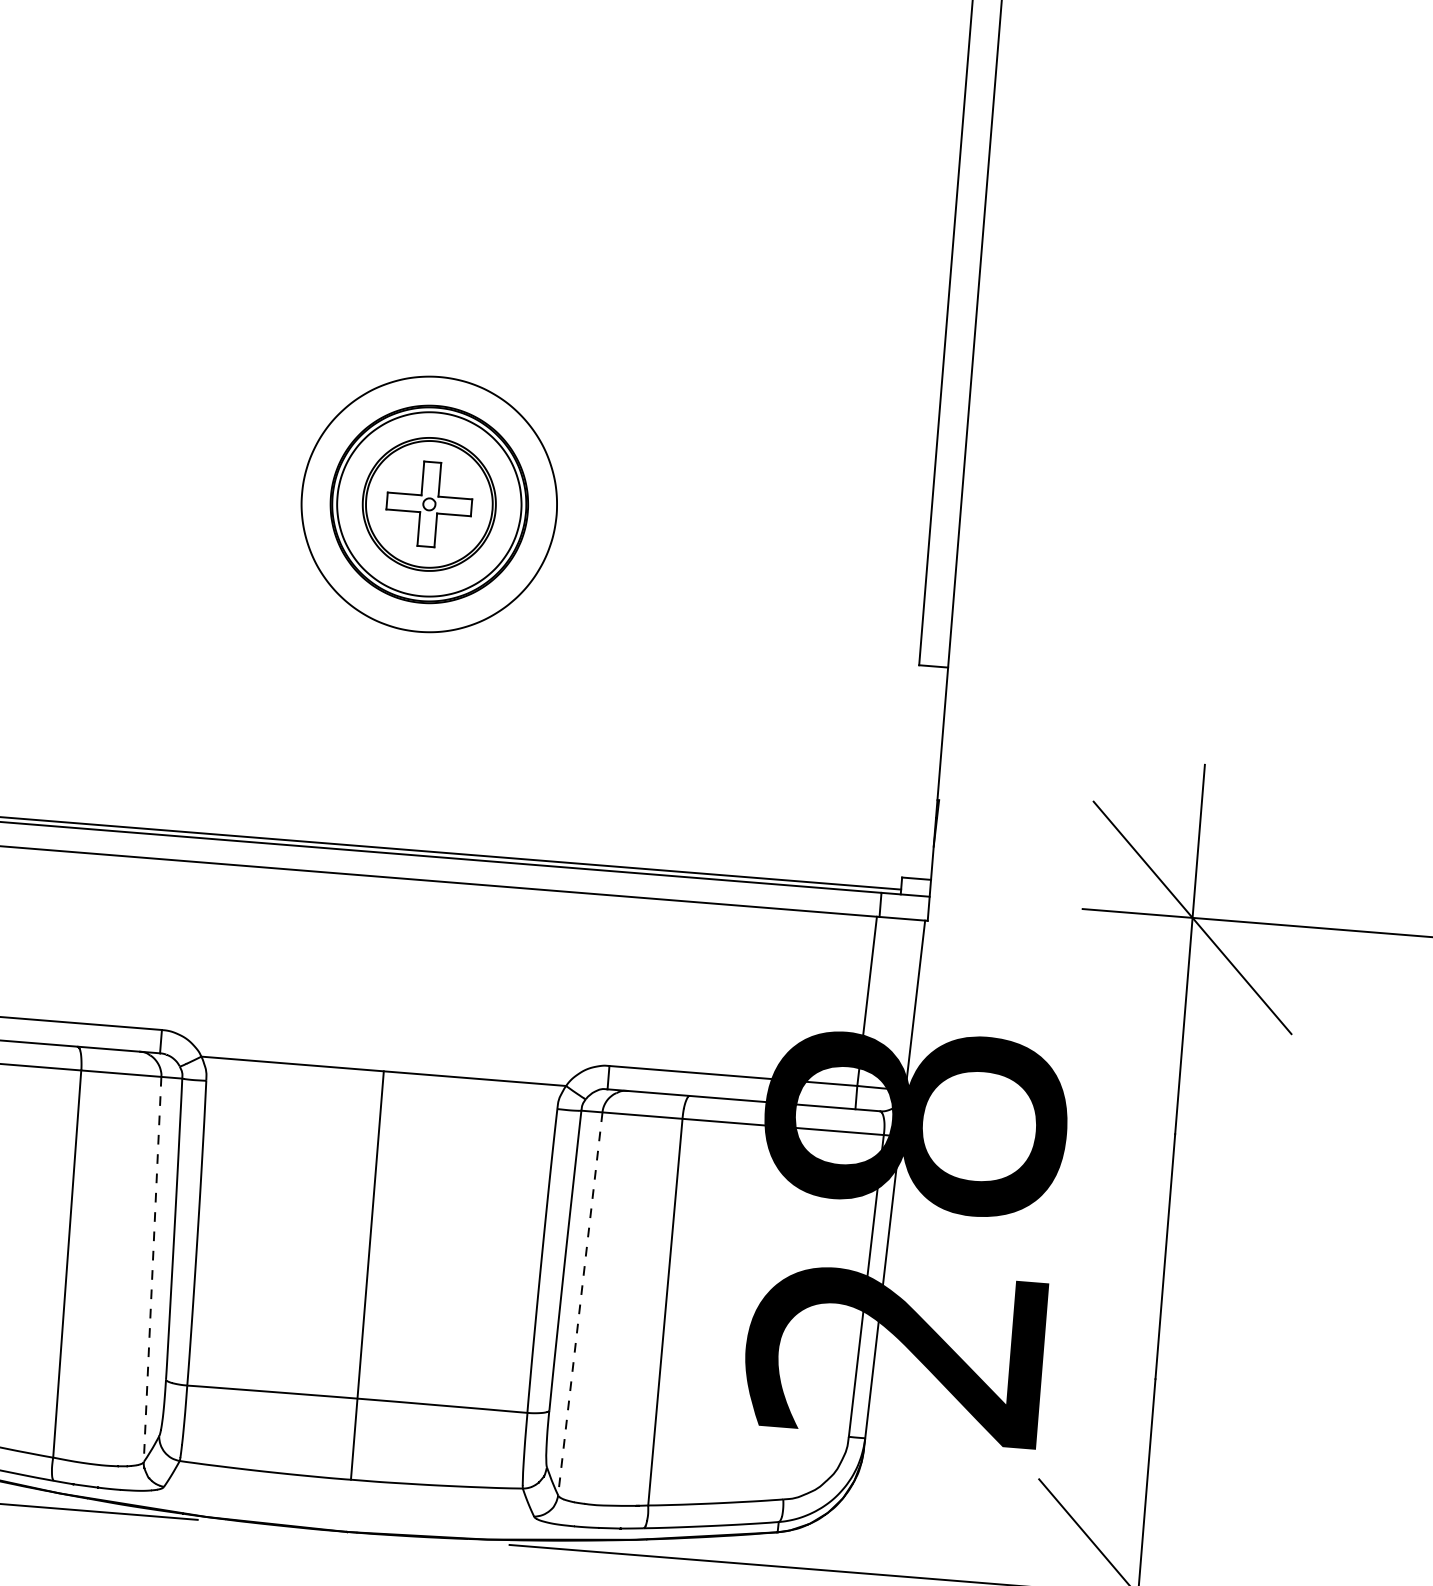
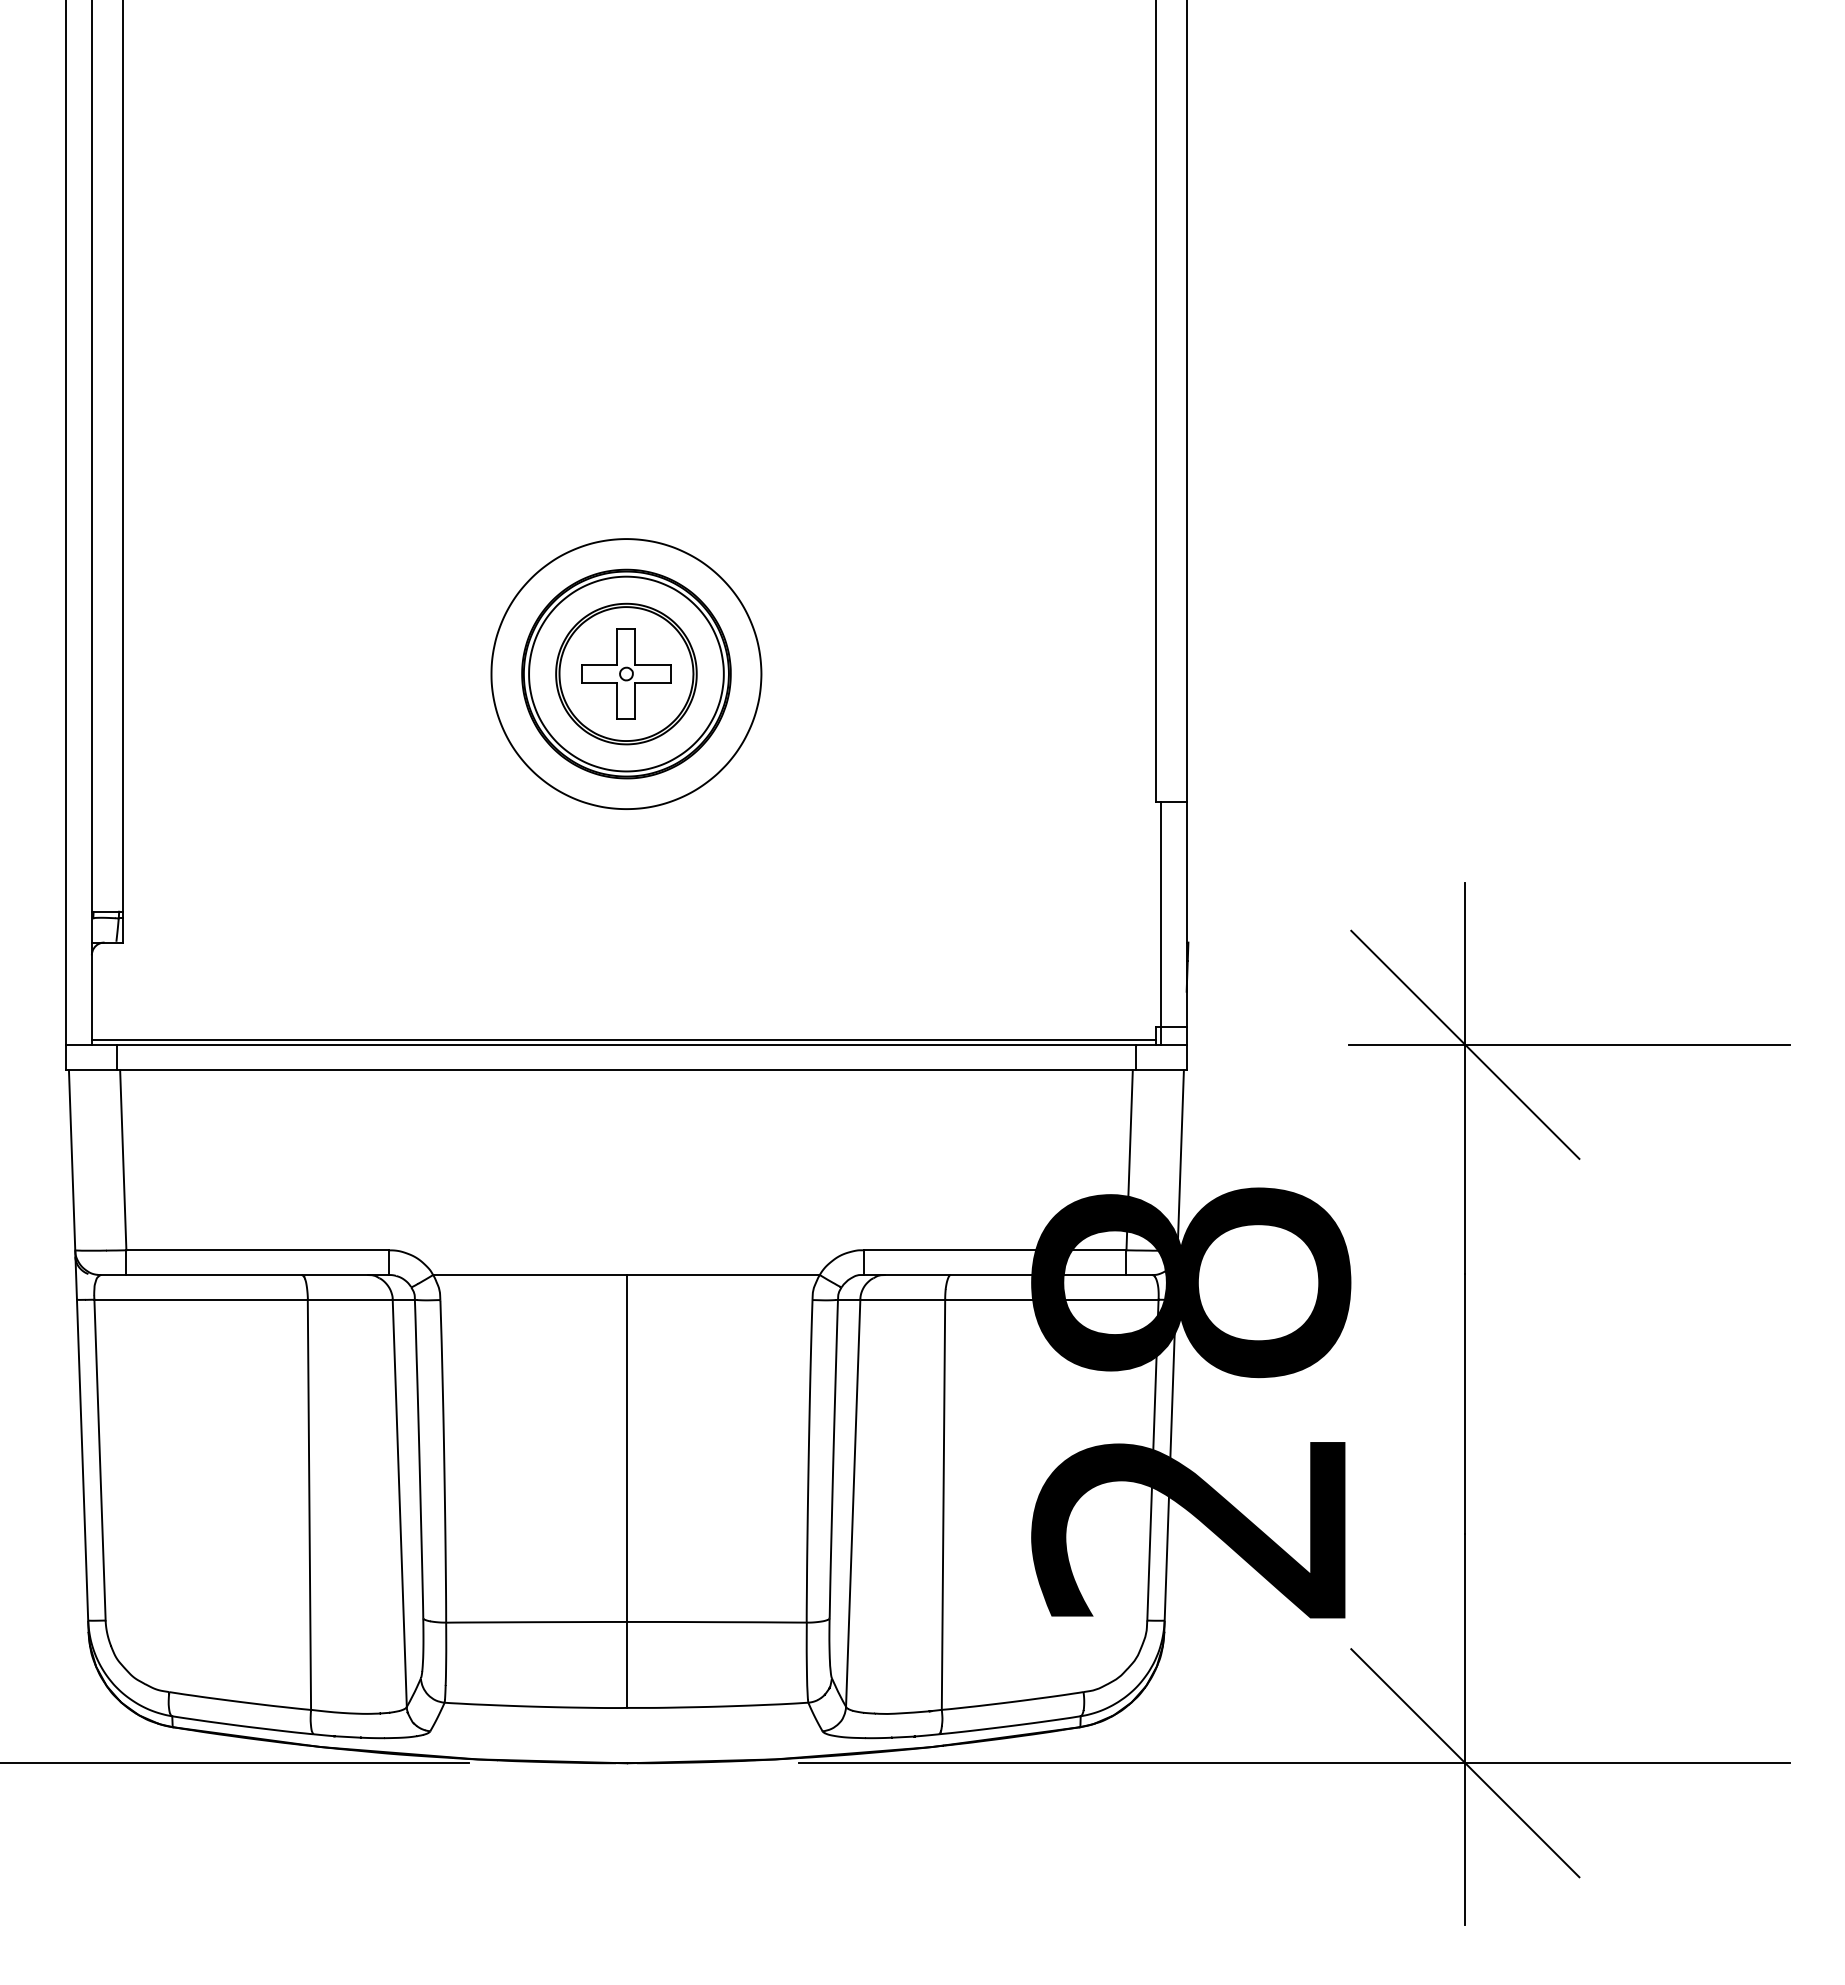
line: (915, 779) -> (1161, 922), added
line: (152, 1269) -> (399, 1503), dashed -> solid
line: (580, 1304) -> (853, 1503), dashed -> solid

